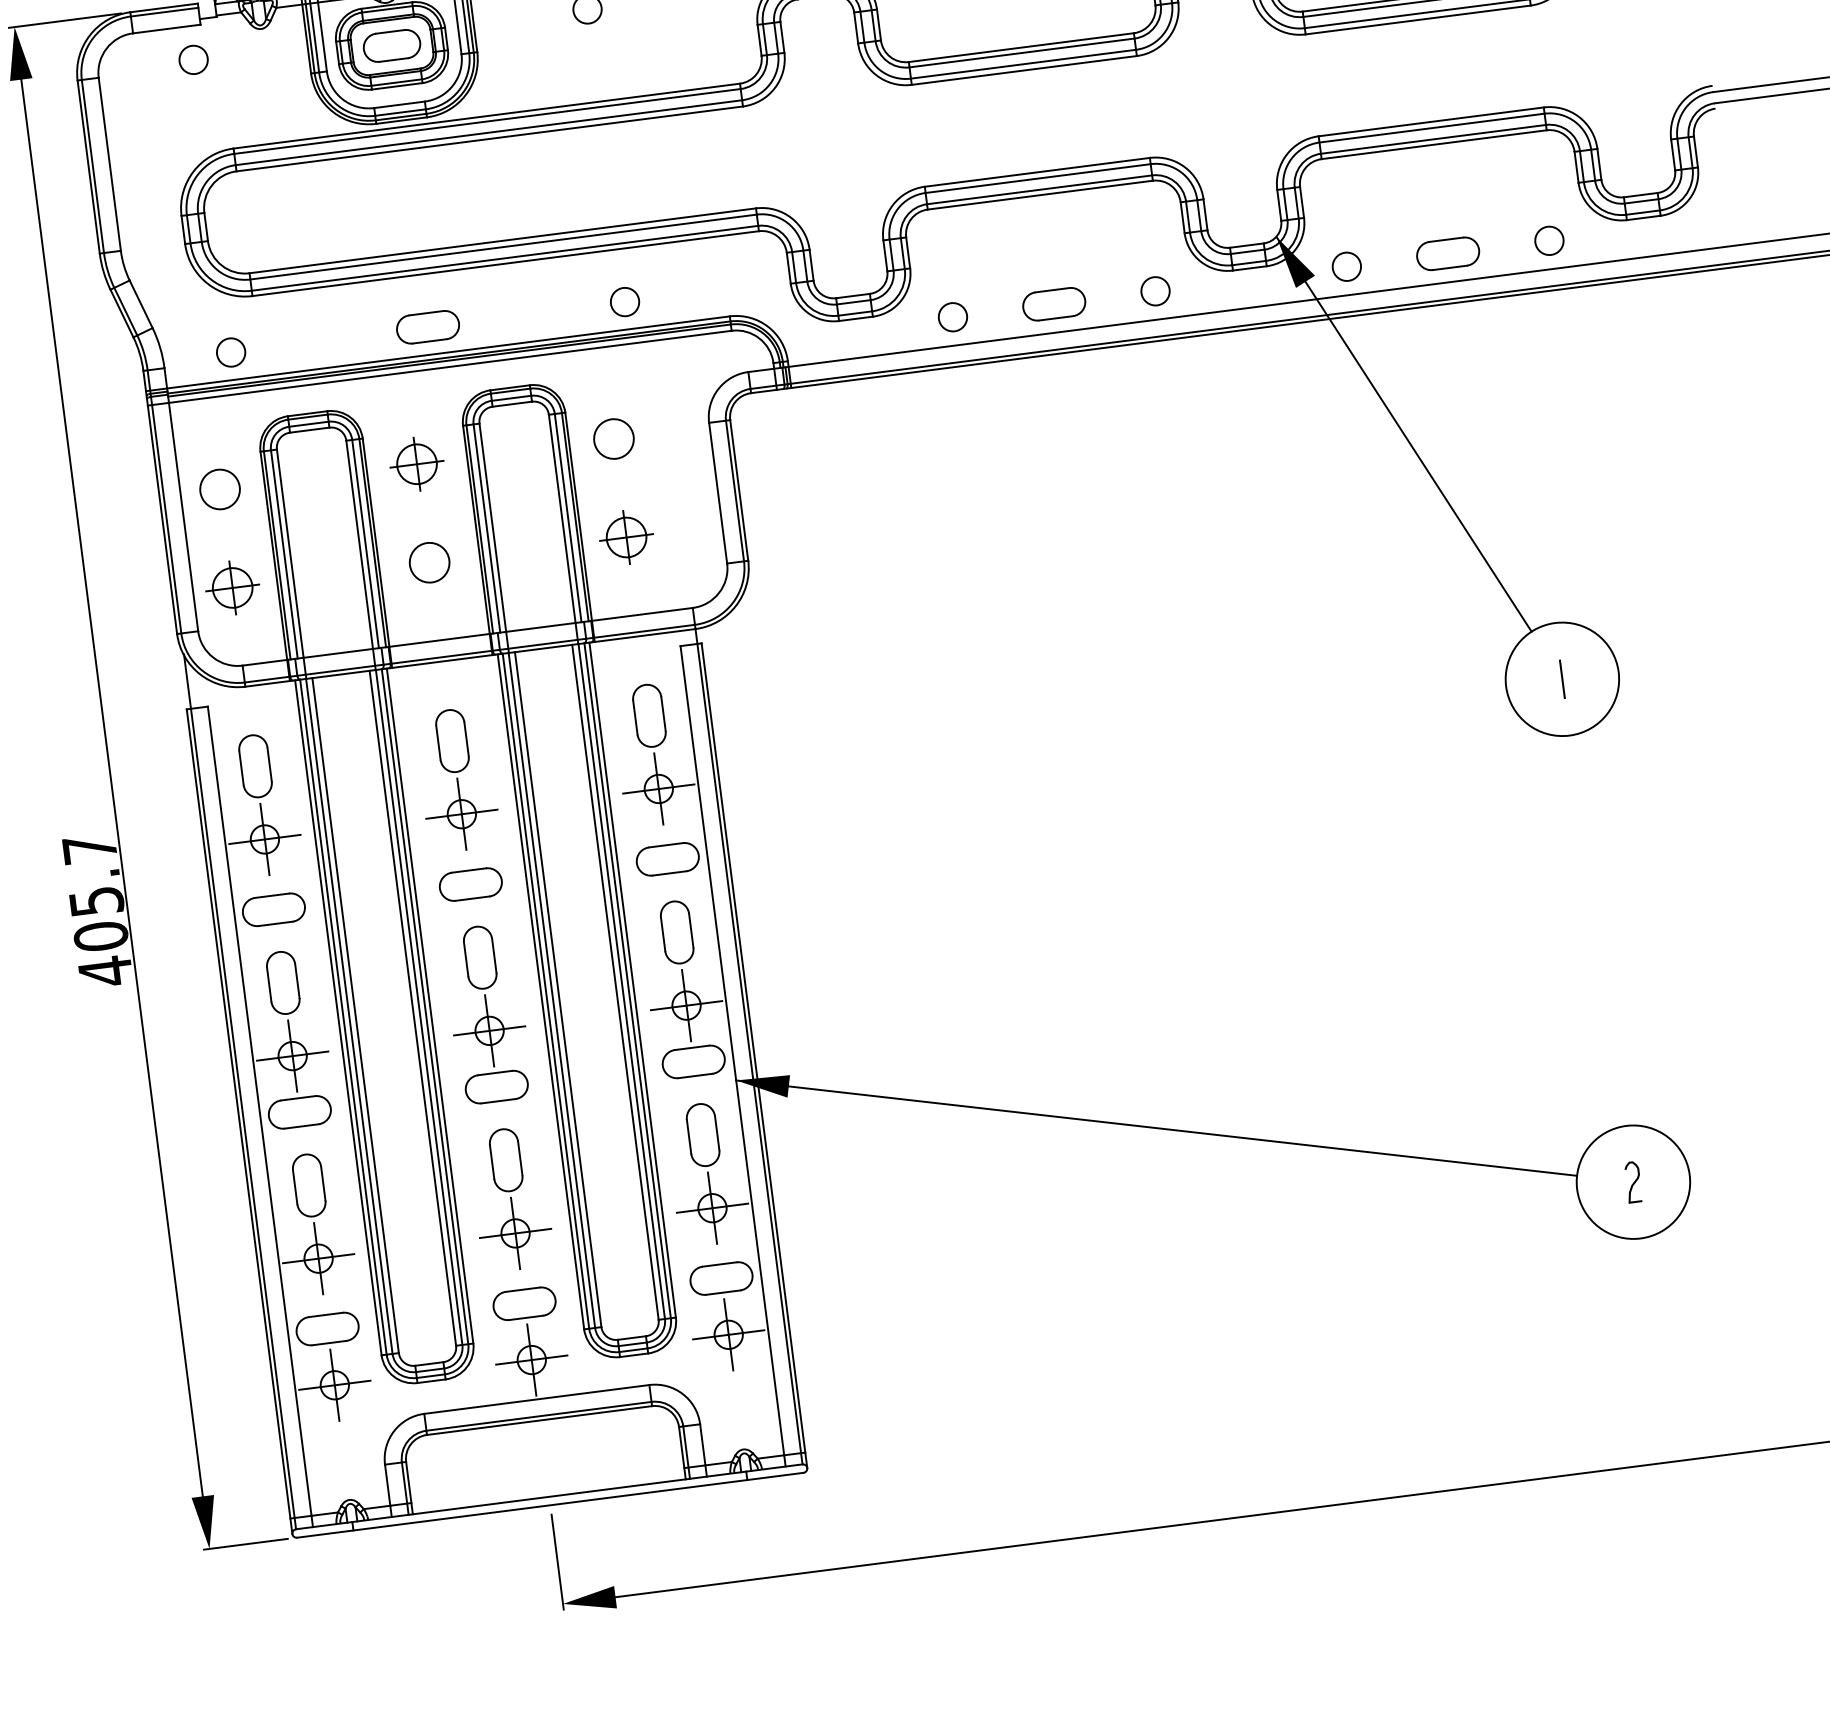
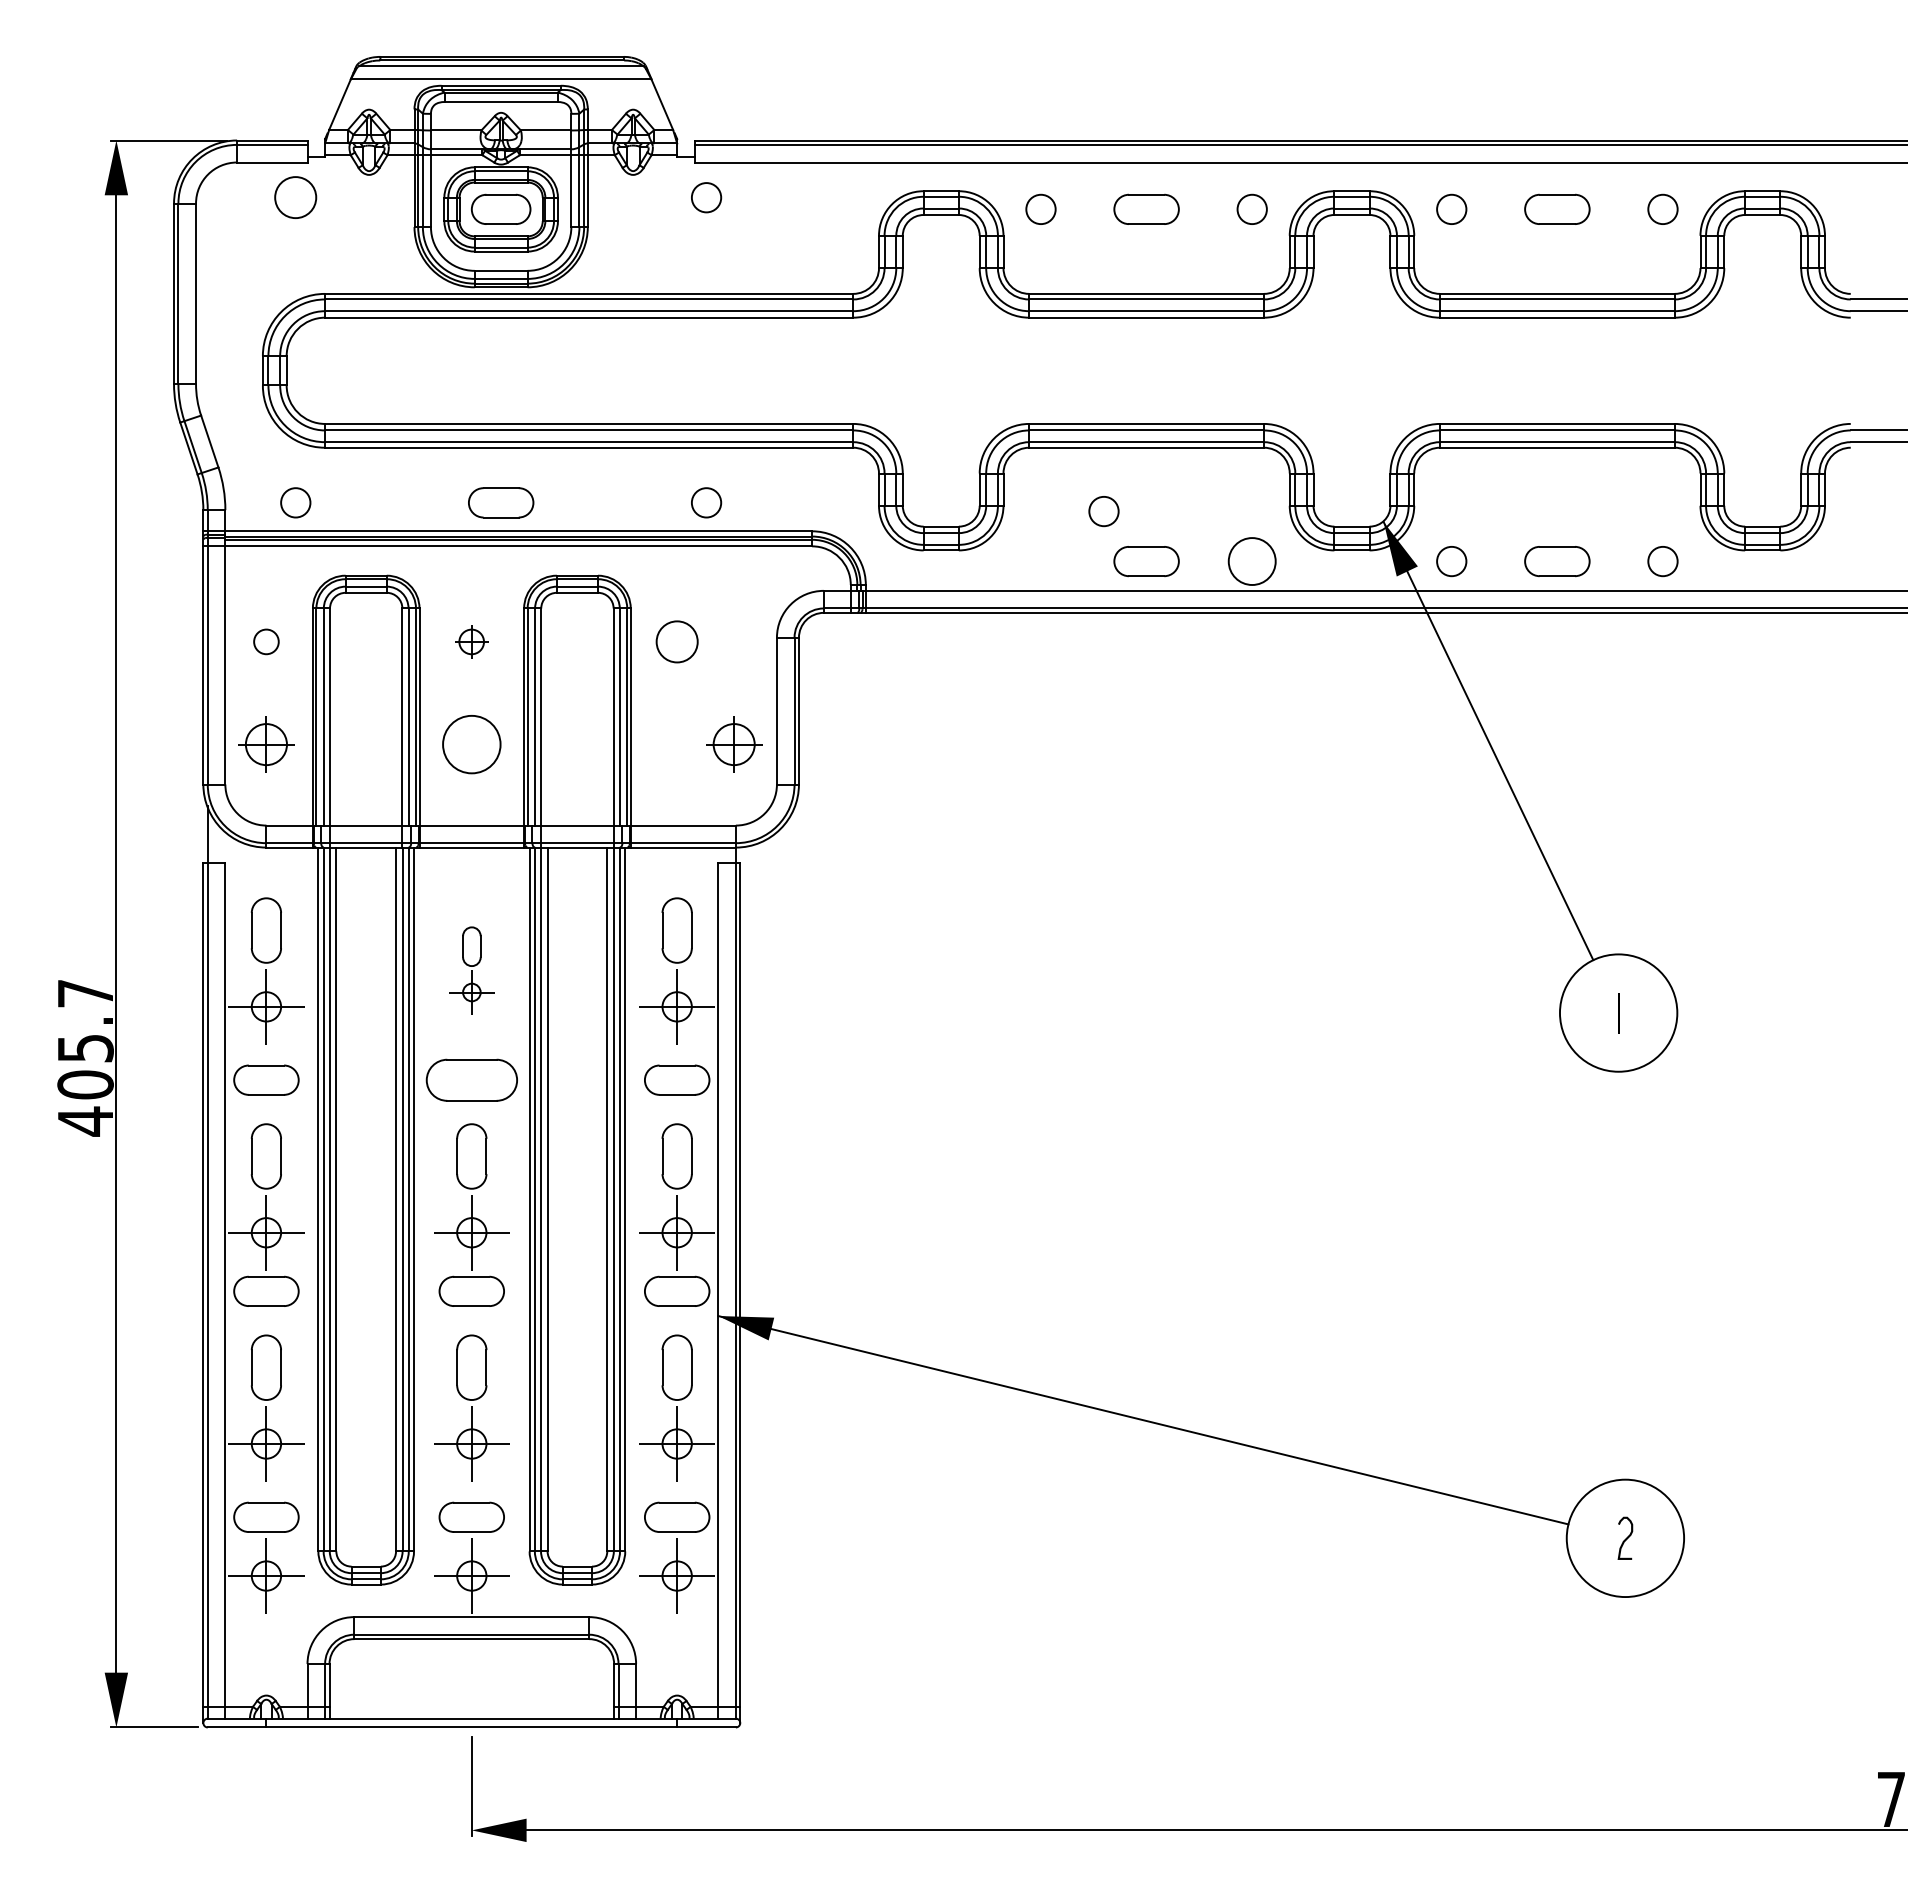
circle: (193, 59) -> (295, 197), size x1.4
circle: (1154, 291) -> (1251, 561), size x1.6
circle: (952, 317) -> (1103, 511), moved
part: (416, 463) -> (471, 641), size x0.6
circle: (219, 489) -> (265, 641), size x0.6
part: (626, 537) -> (734, 744), moved
circle: (429, 562) -> (471, 744), size x1.4
part: (457, 779) -> (471, 970), size x0.6
part: (470, 883) -> (471, 1079), size x1.4

